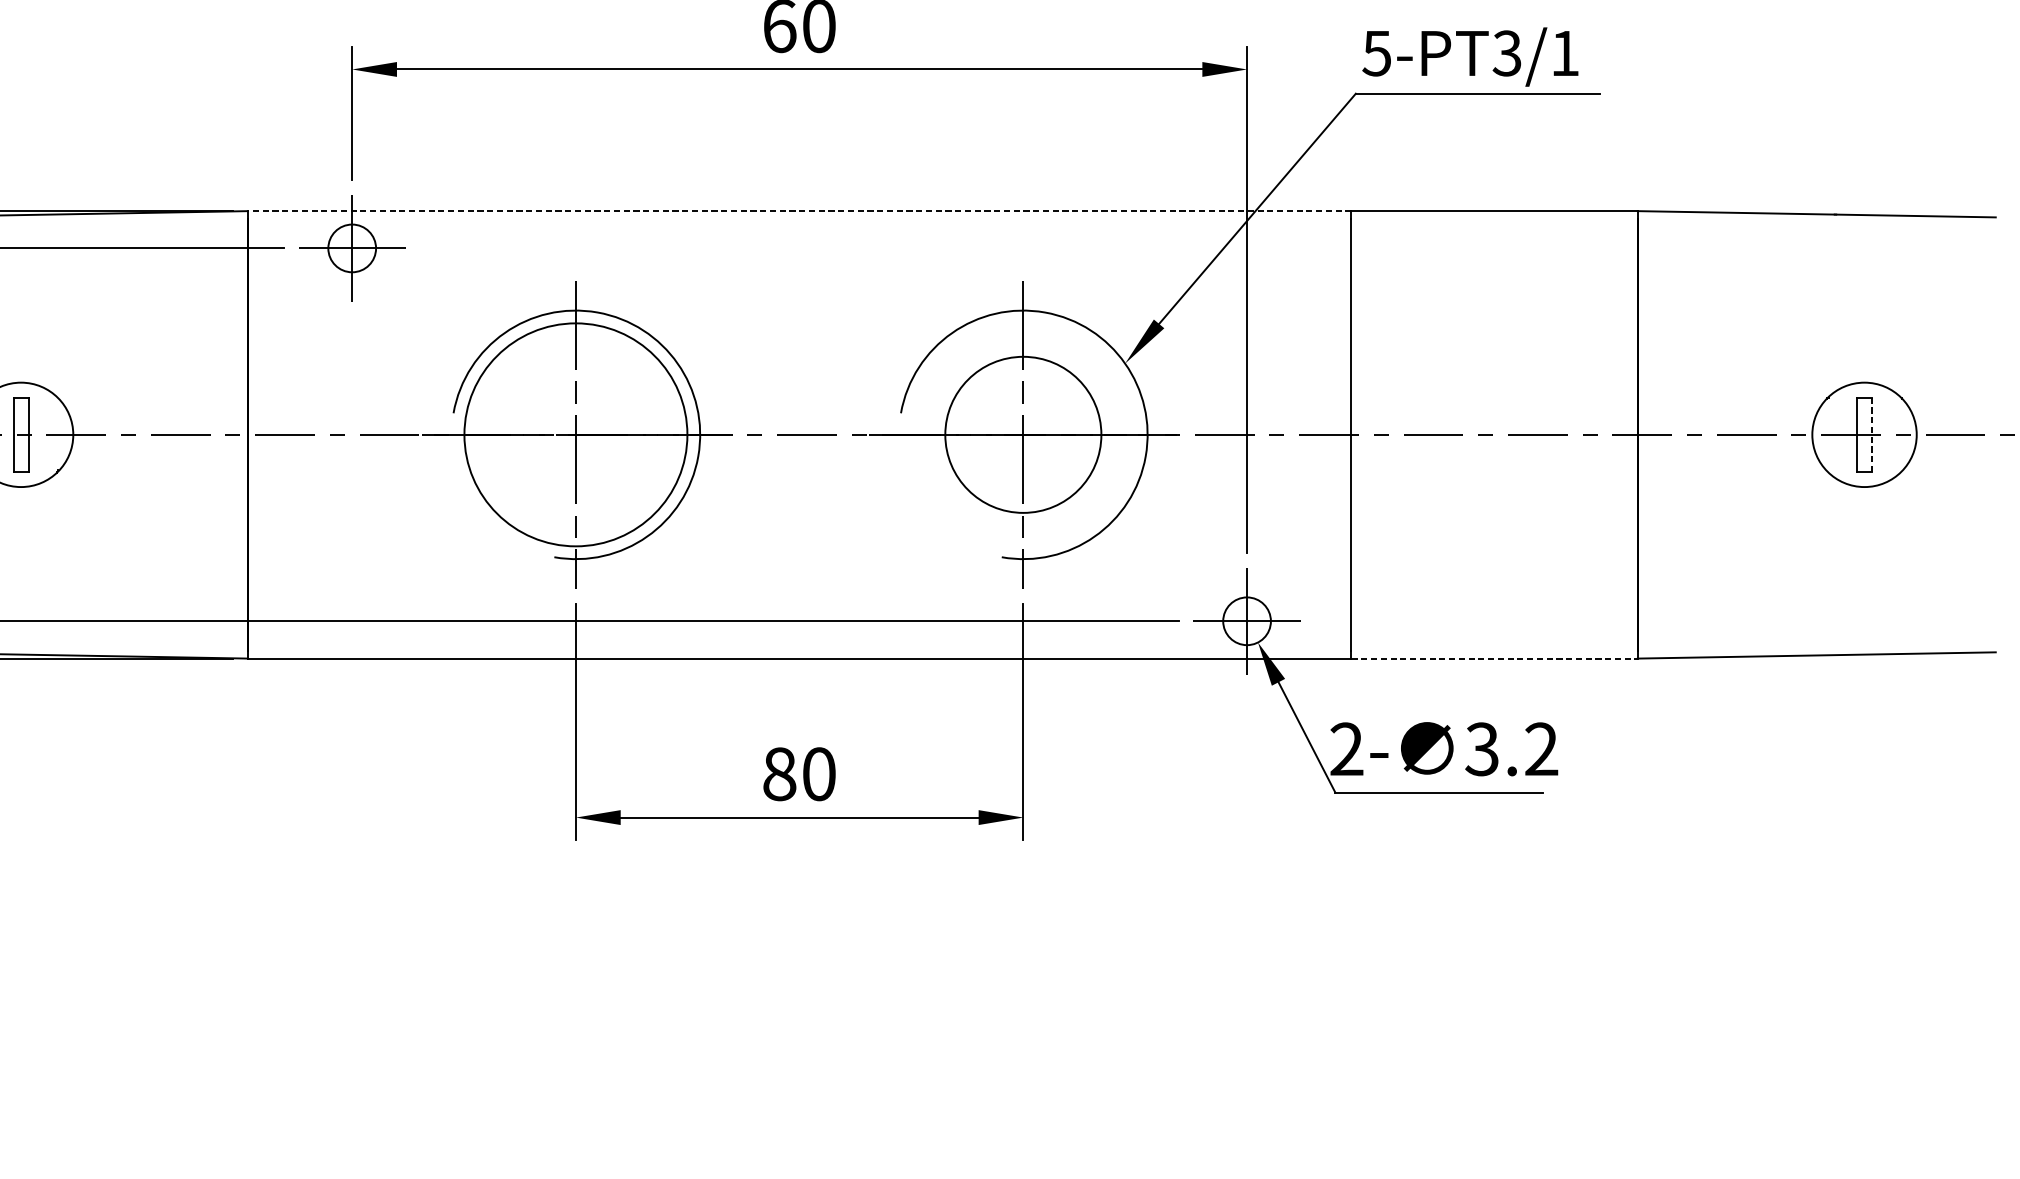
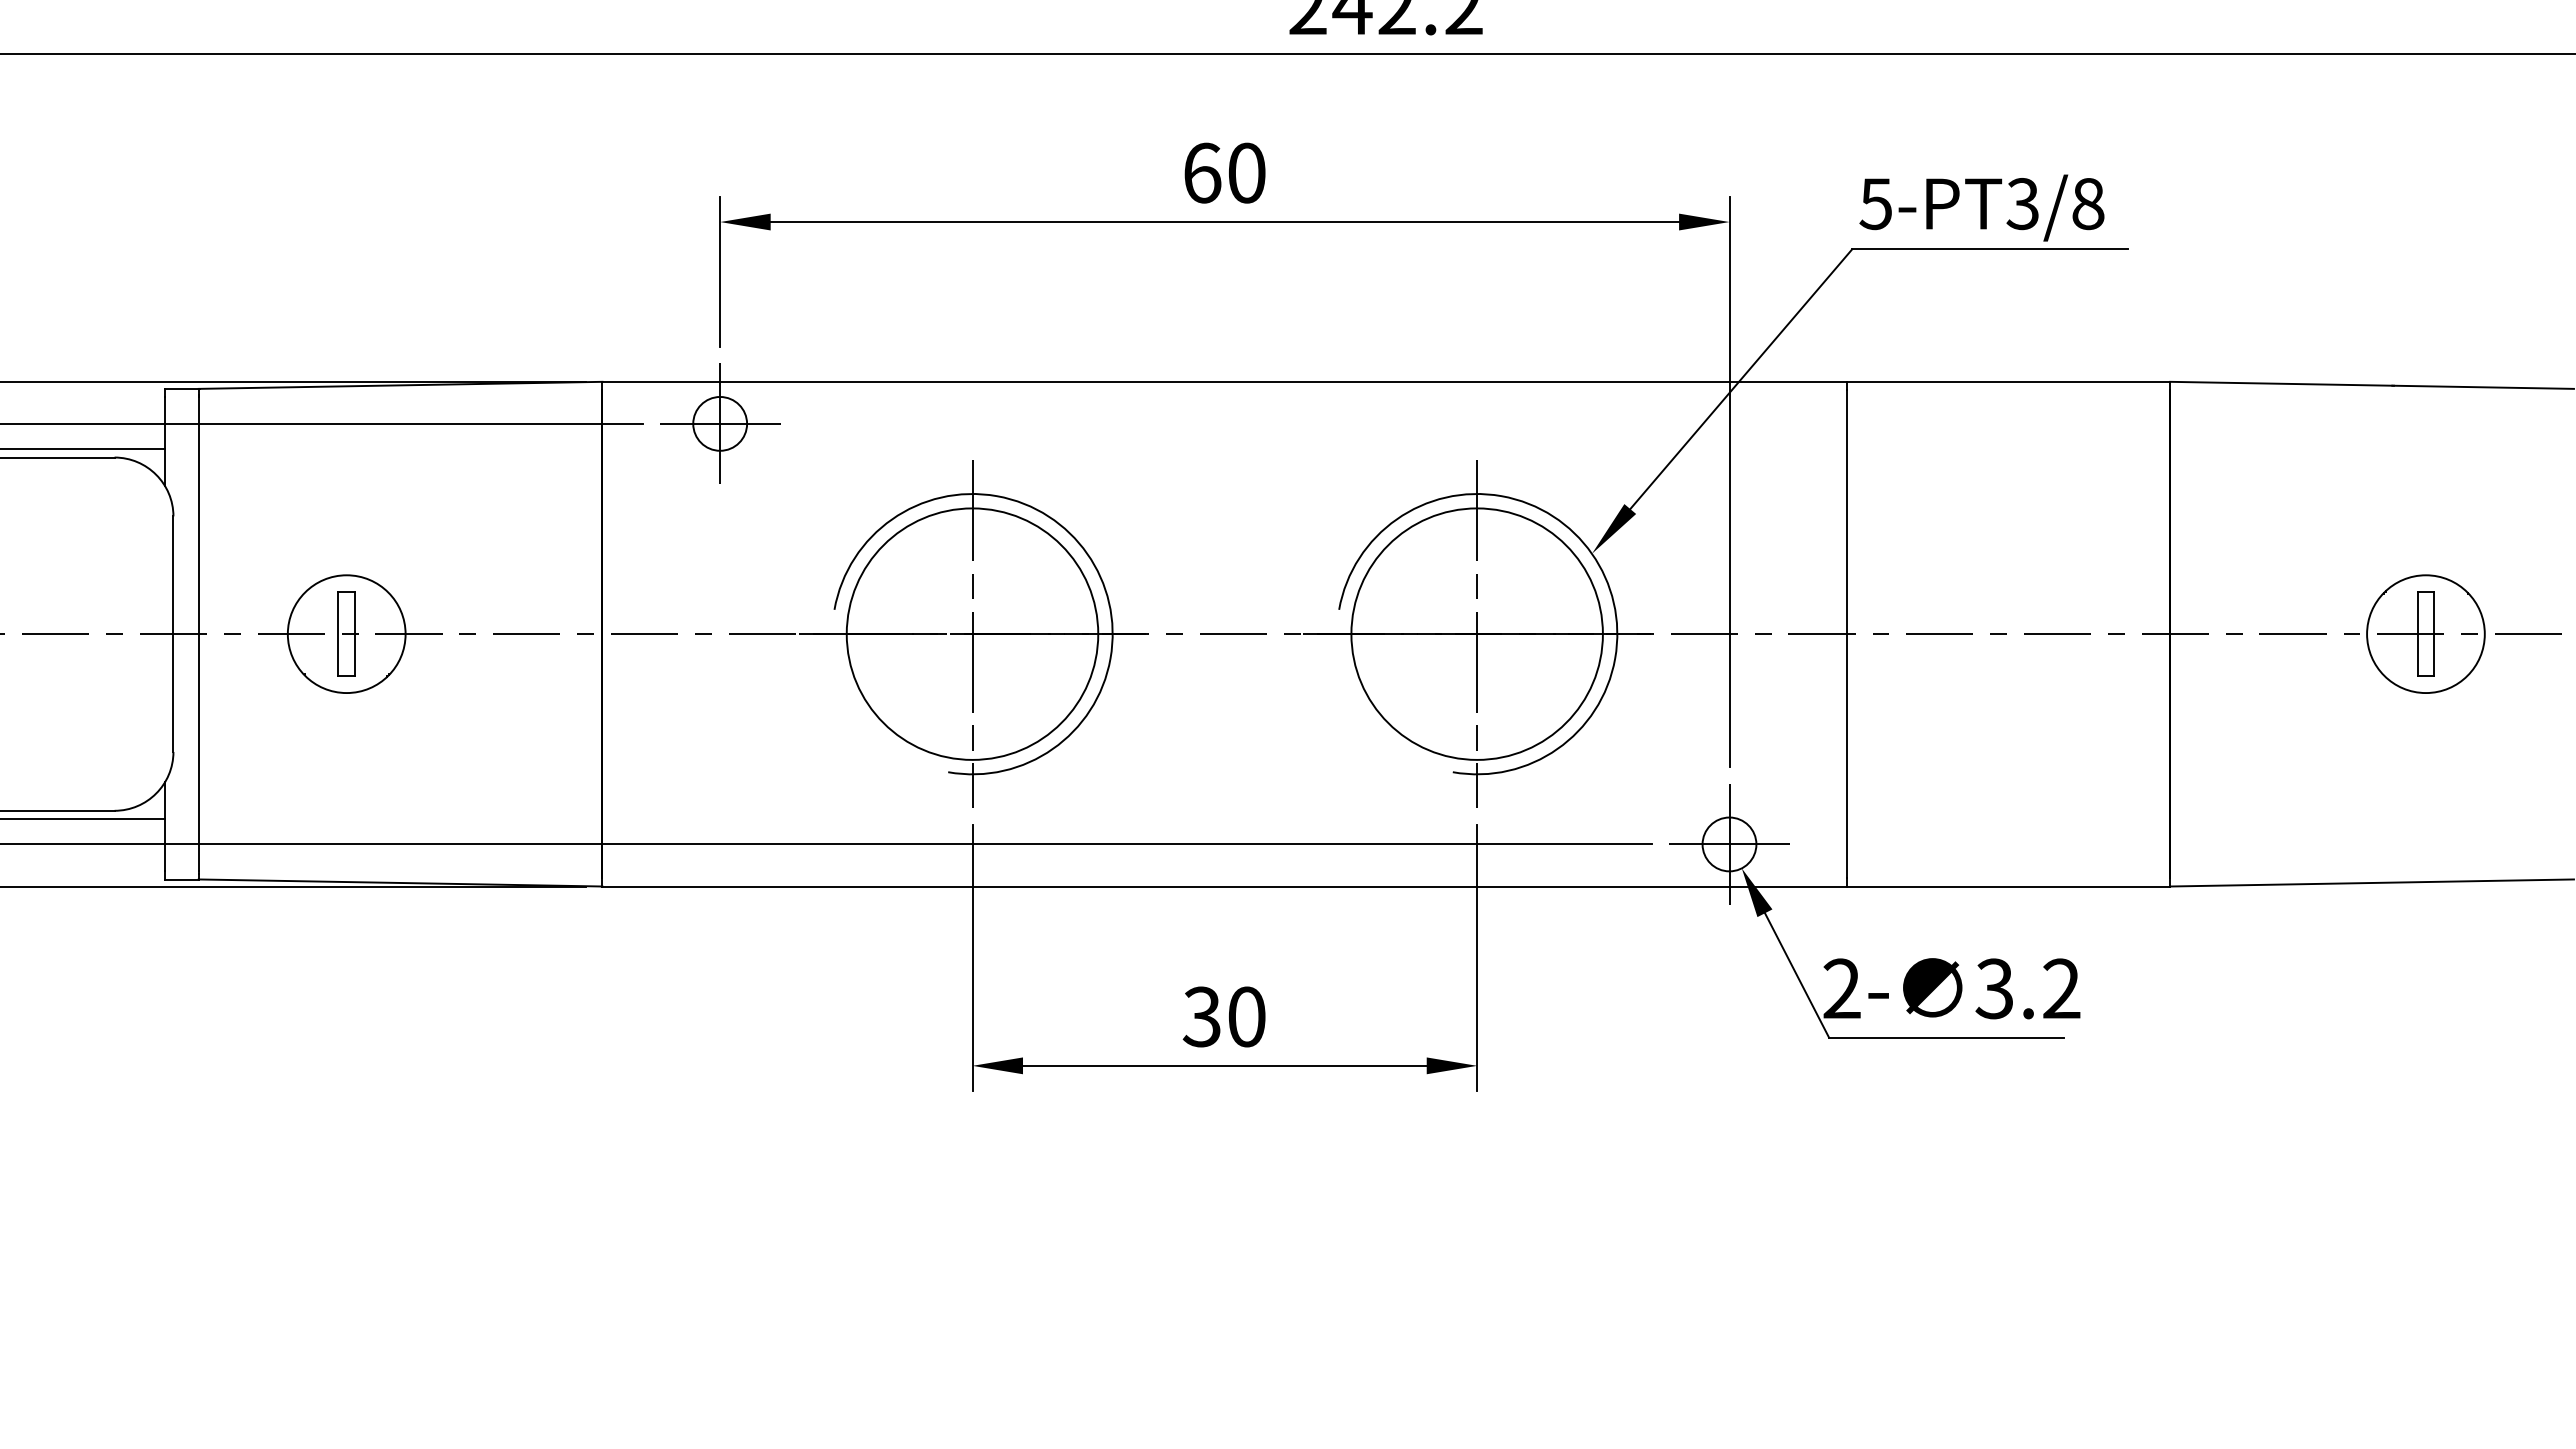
text: (1565, 53) -> (2088, 204), 5-PT3/1 -> 5-PT3/8
line: (799, 210) -> (1224, 381), dashed -> solid
circle: (1022, 434) -> (1476, 633), size x1.43
line: (1872, 435) -> (2434, 634), dashed -> solid
line: (1495, 658) -> (2009, 886), dashed -> solid
text: (778, 773) -> (1201, 1016), 80 -> 30

